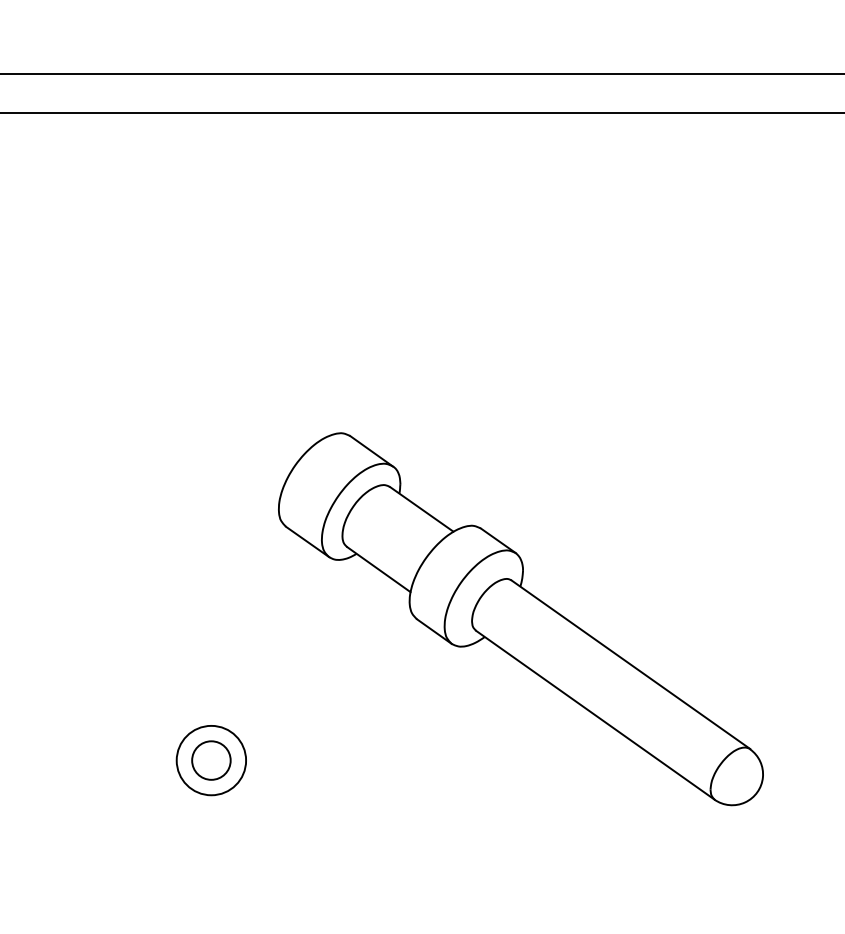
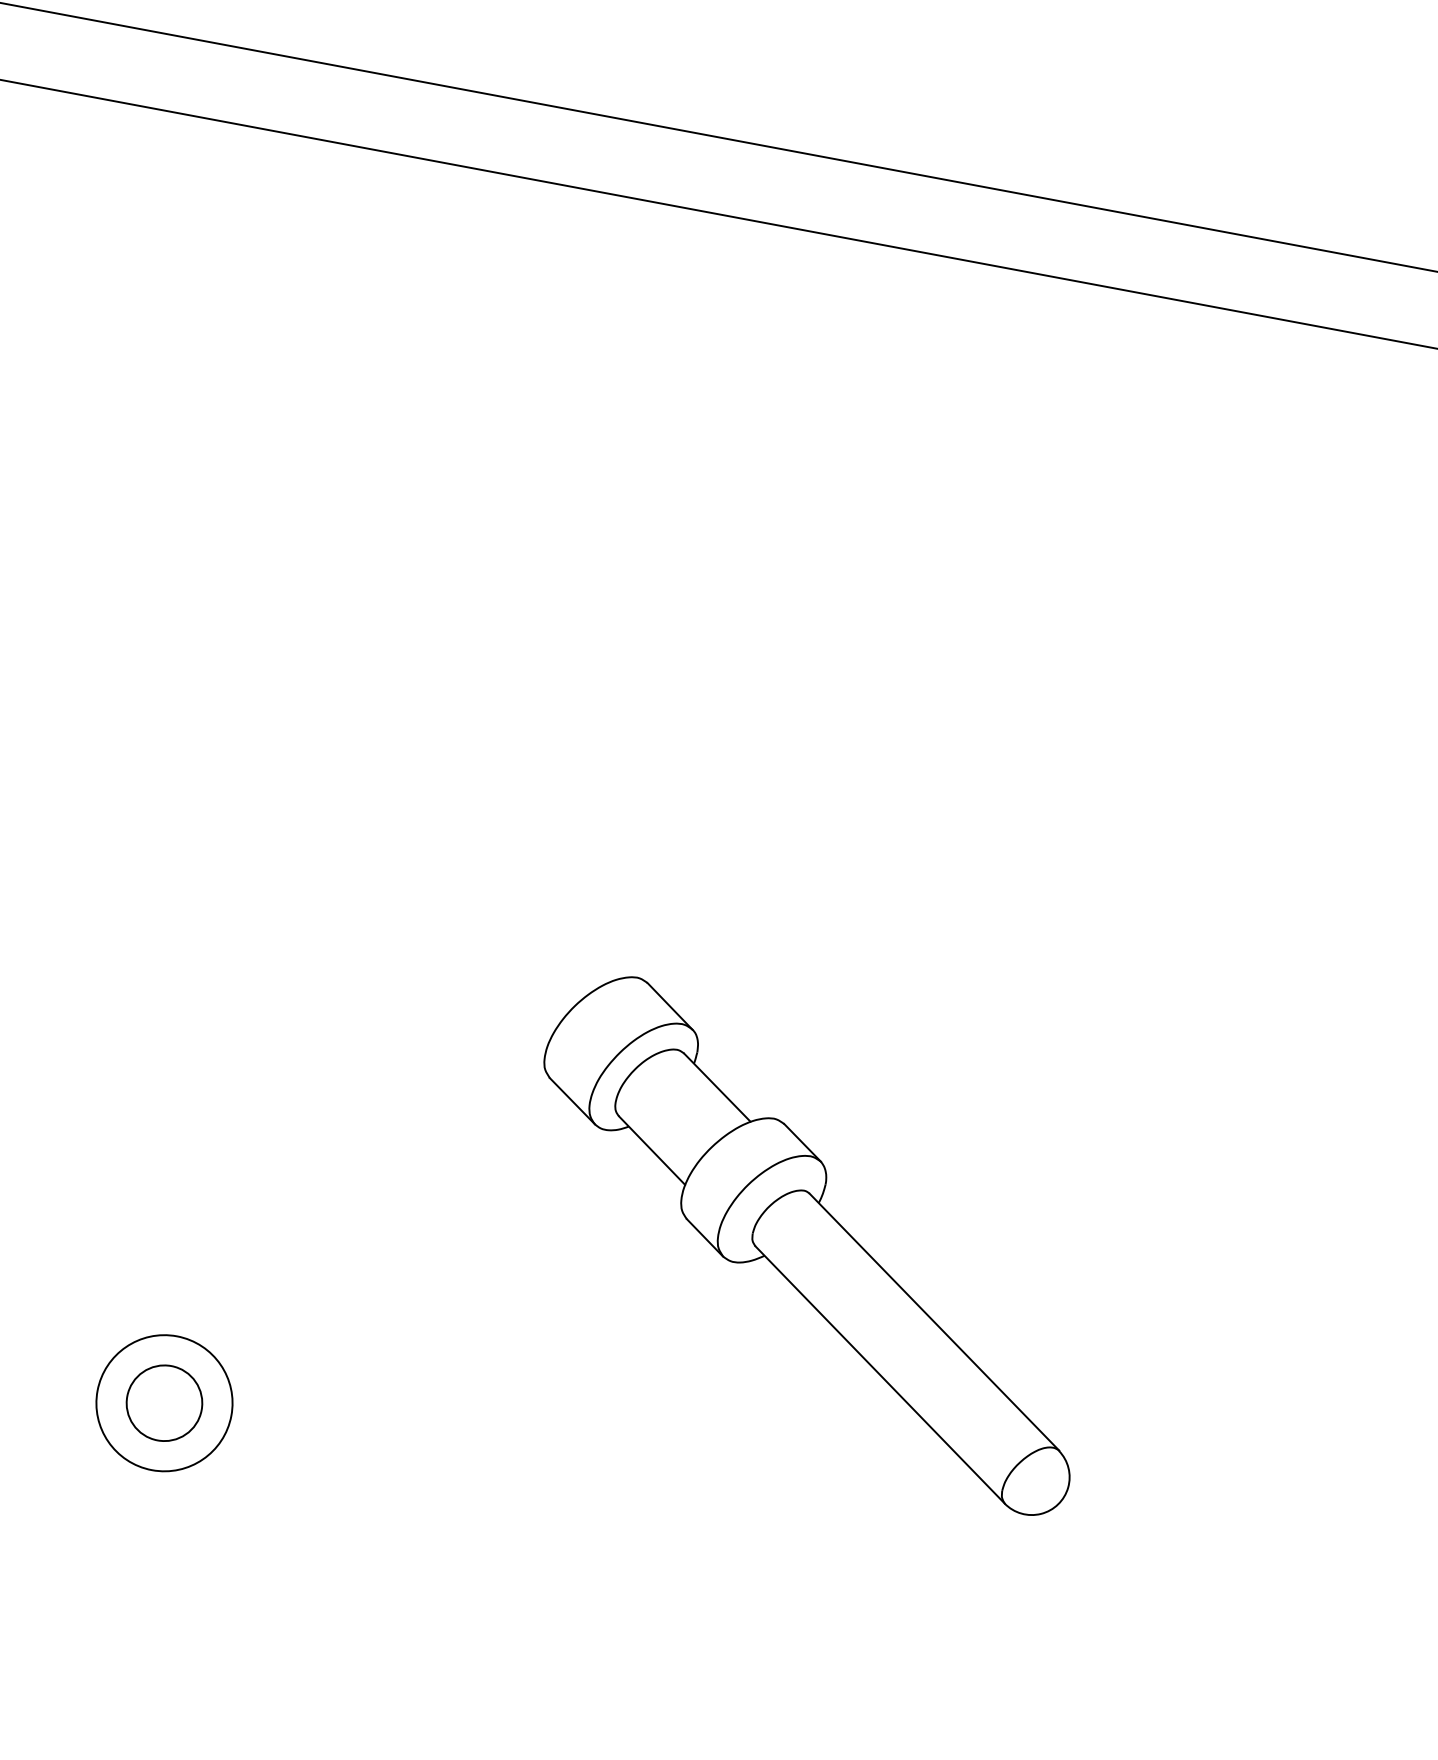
part: (520, 619) -> (811, 1242), size x0.62

